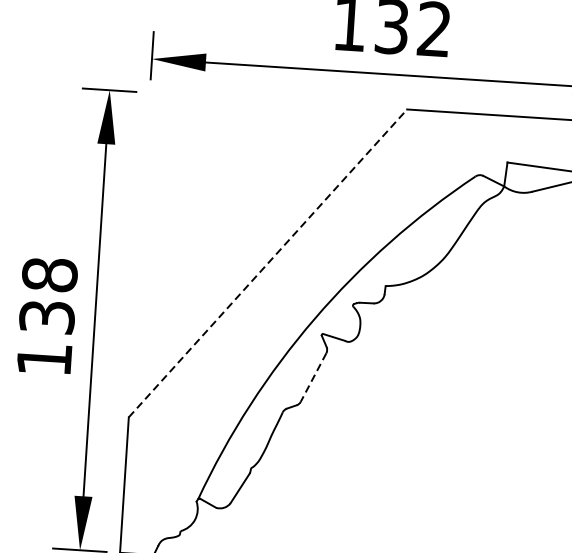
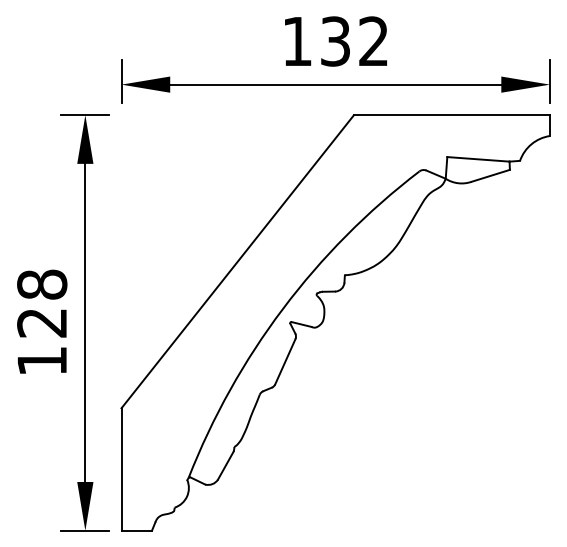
line: (268, 263) -> (238, 261), dashed -> solid
text: (47, 316) -> (42, 322), 138 -> 128
line: (313, 377) -> (285, 361), dashed -> solid

